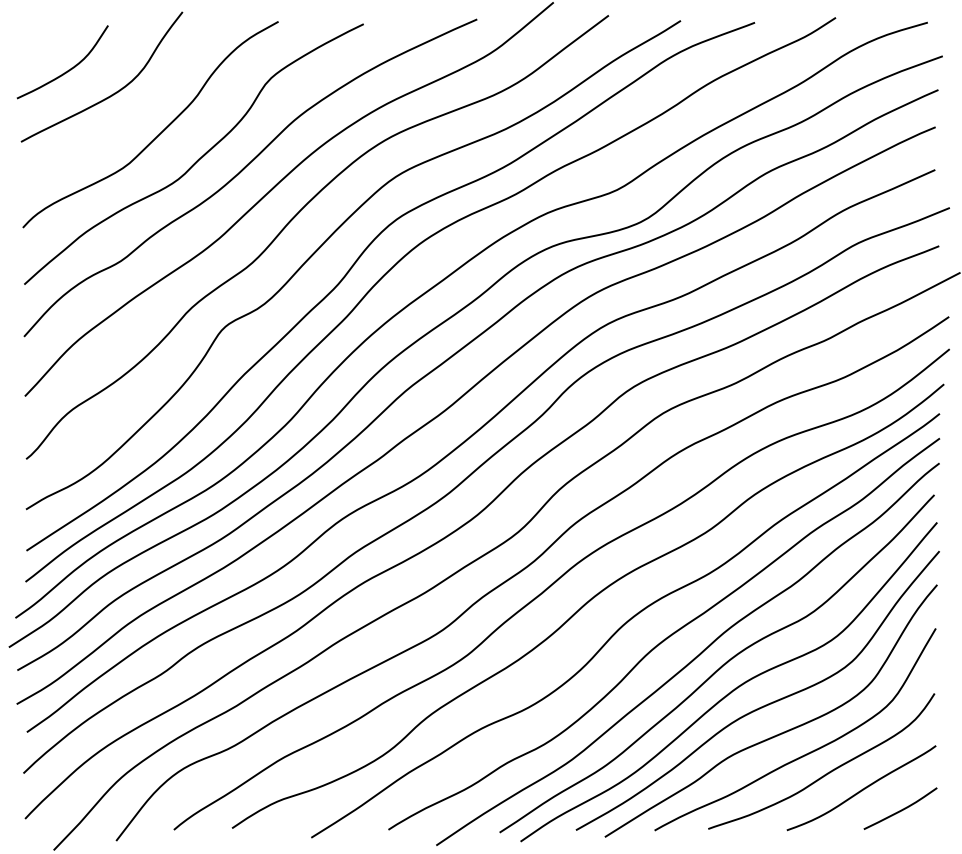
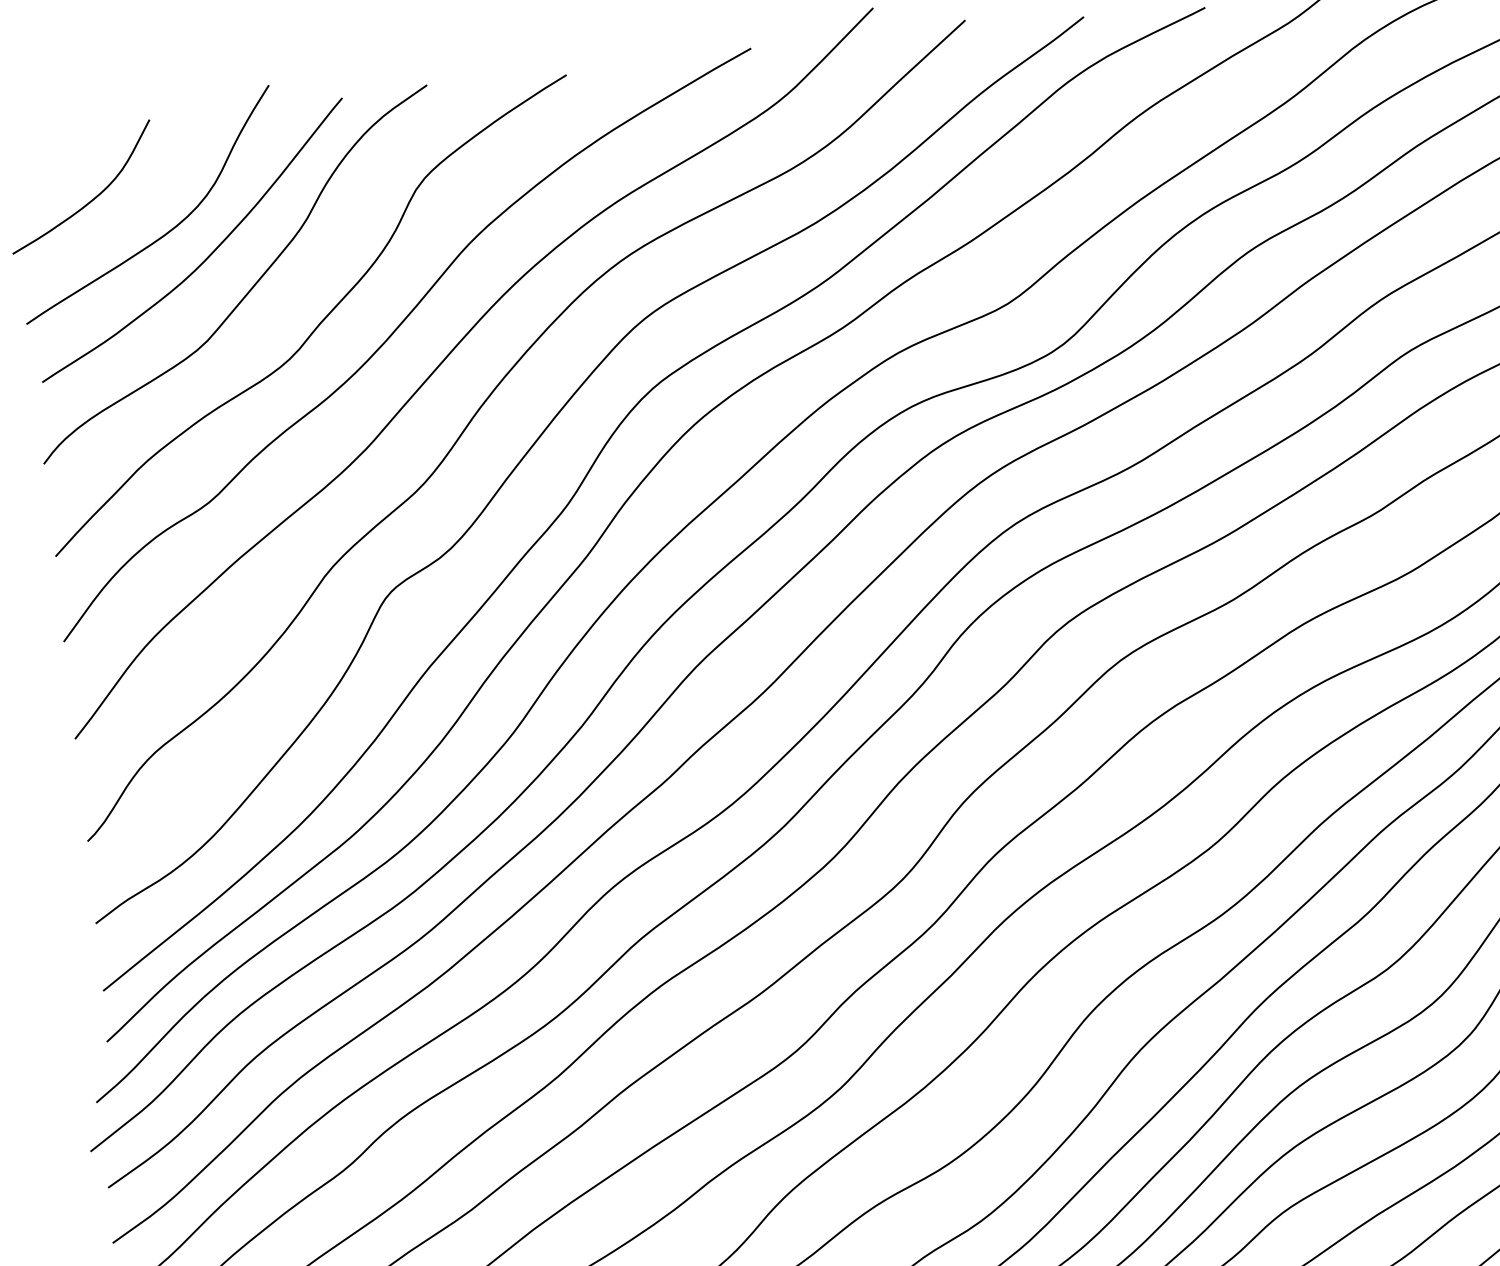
curve: (133, 112) -> (205, 257), added

